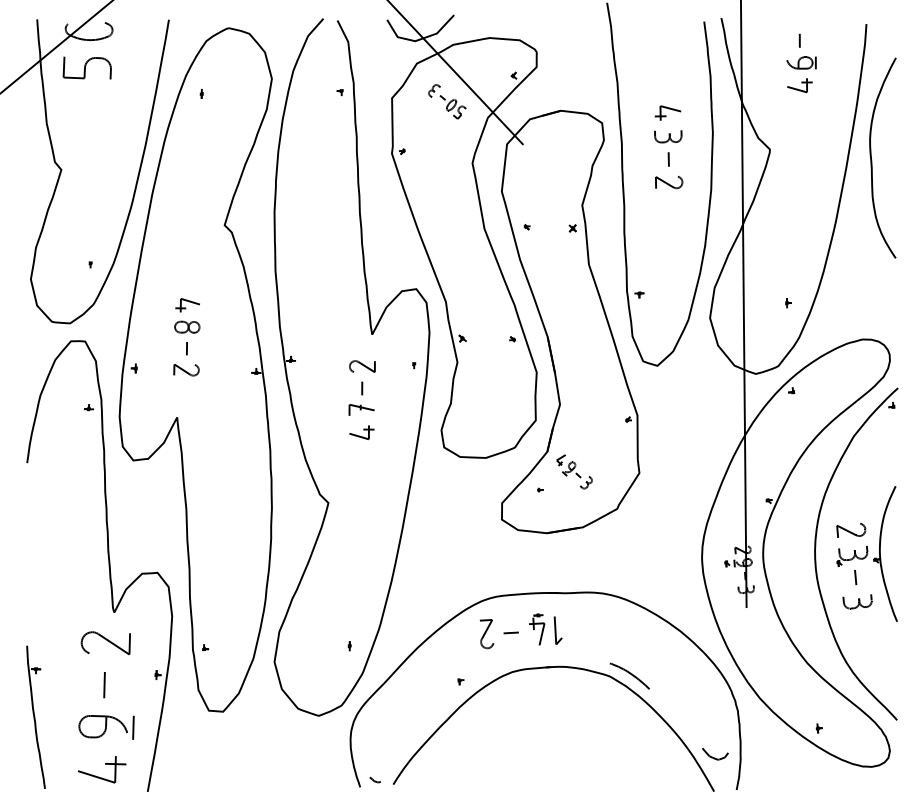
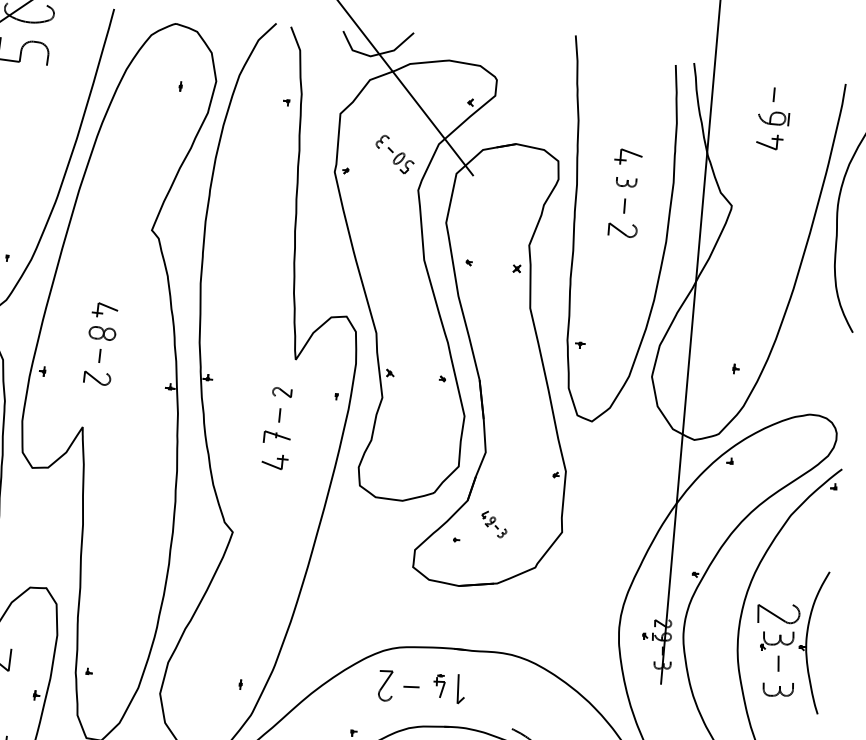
part: (201, 93) -> (180, 86), moved
part: (447, 101) -> (395, 154), moved
part: (668, 136) -> (626, 181), size x0.7
part: (362, 366) -> (282, 392), size x0.7
part: (574, 471) -> (494, 524), size x0.7
part: (851, 530) -> (778, 613), size x1.4
part: (537, 629) -> (439, 686), size x0.7

